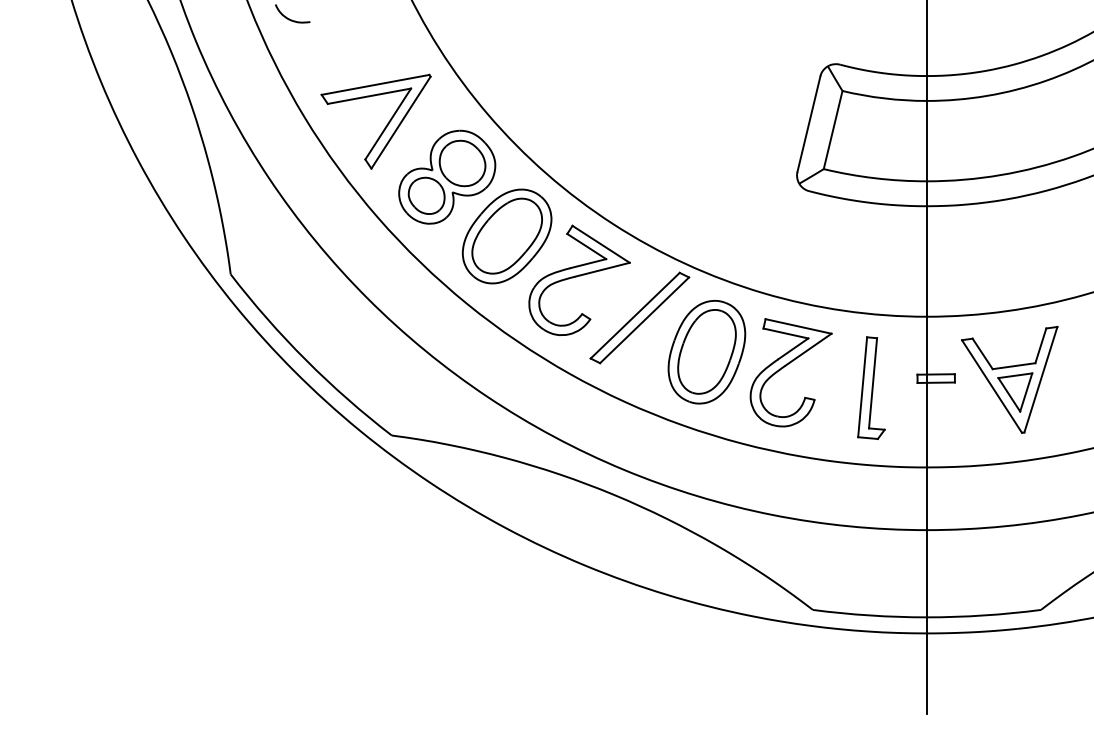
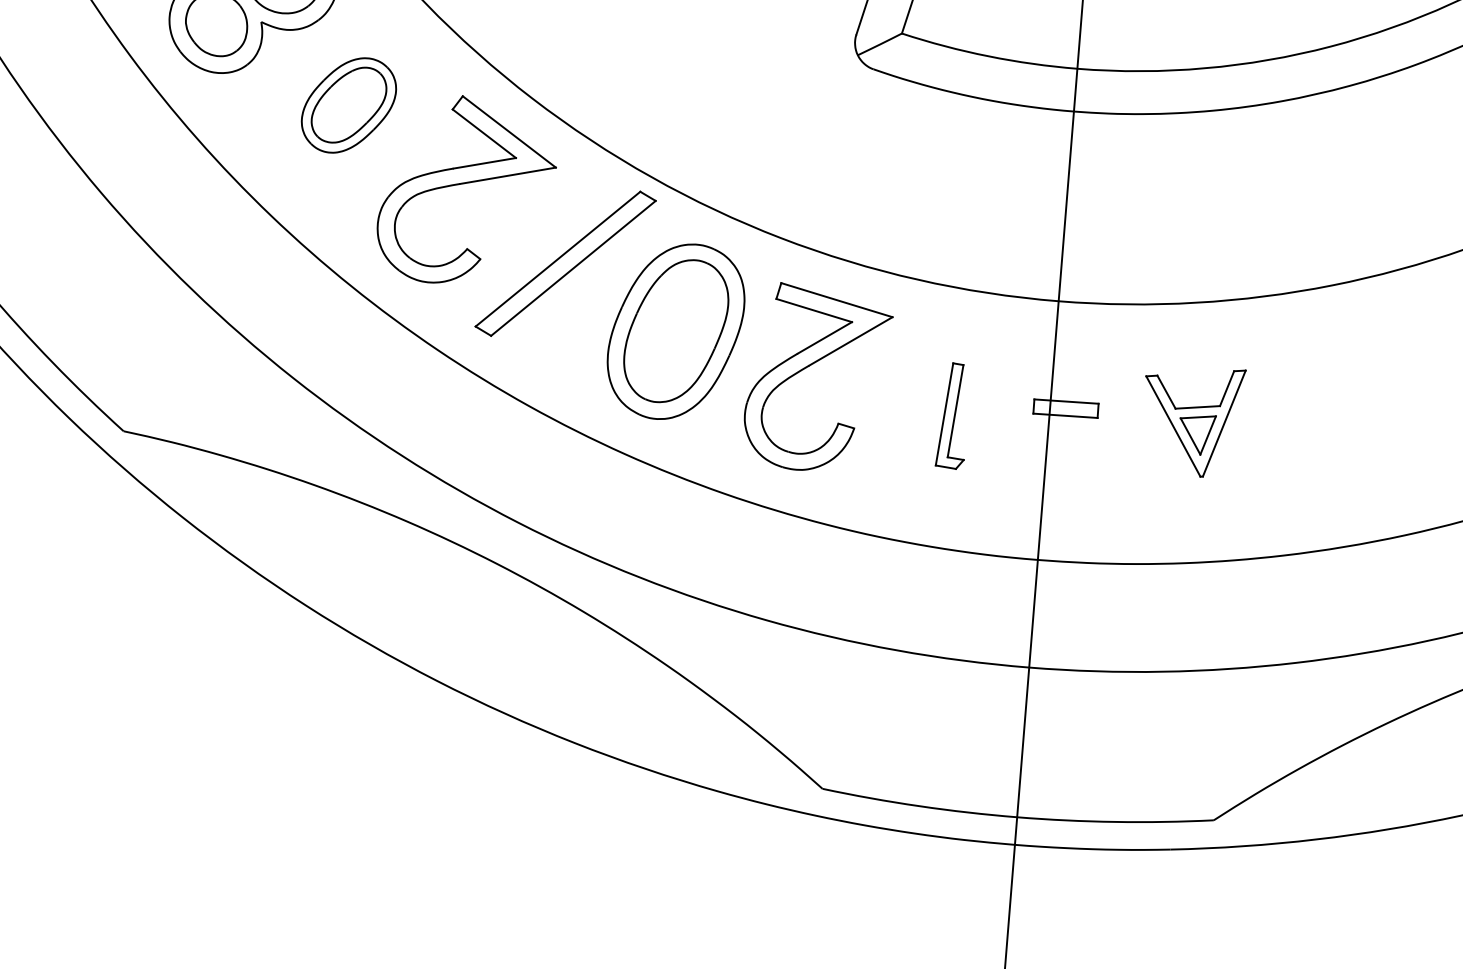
part: (506, 236) -> (347, 105), size x0.6
part: (1009, 379) -> (1191, 420), size x0.6
part: (871, 387) -> (953, 415), size x0.6

